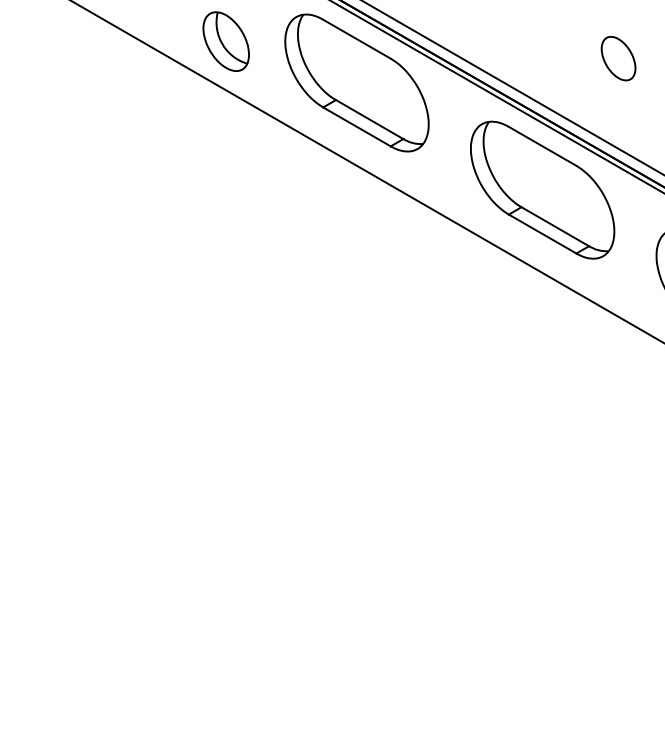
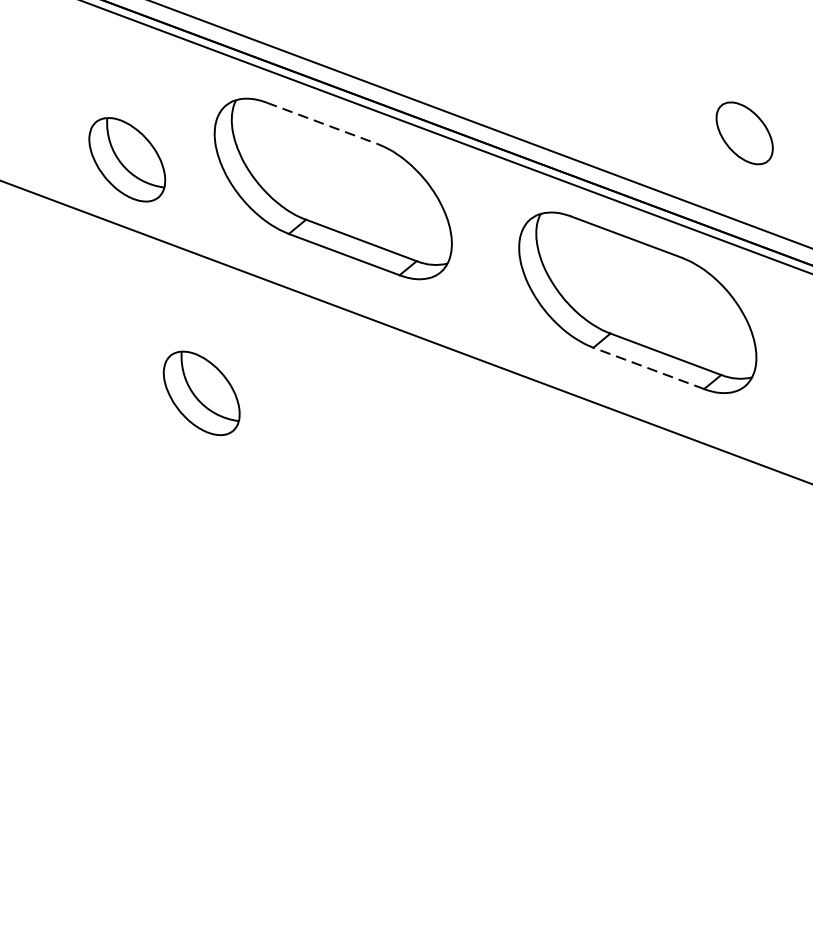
line: (356, 39) -> (321, 123), solid -> dashed
part: (618, 58) -> (744, 133), moved
part: (248, 201) -> (200, 393), added
line: (542, 234) -> (648, 369), solid -> dashed

